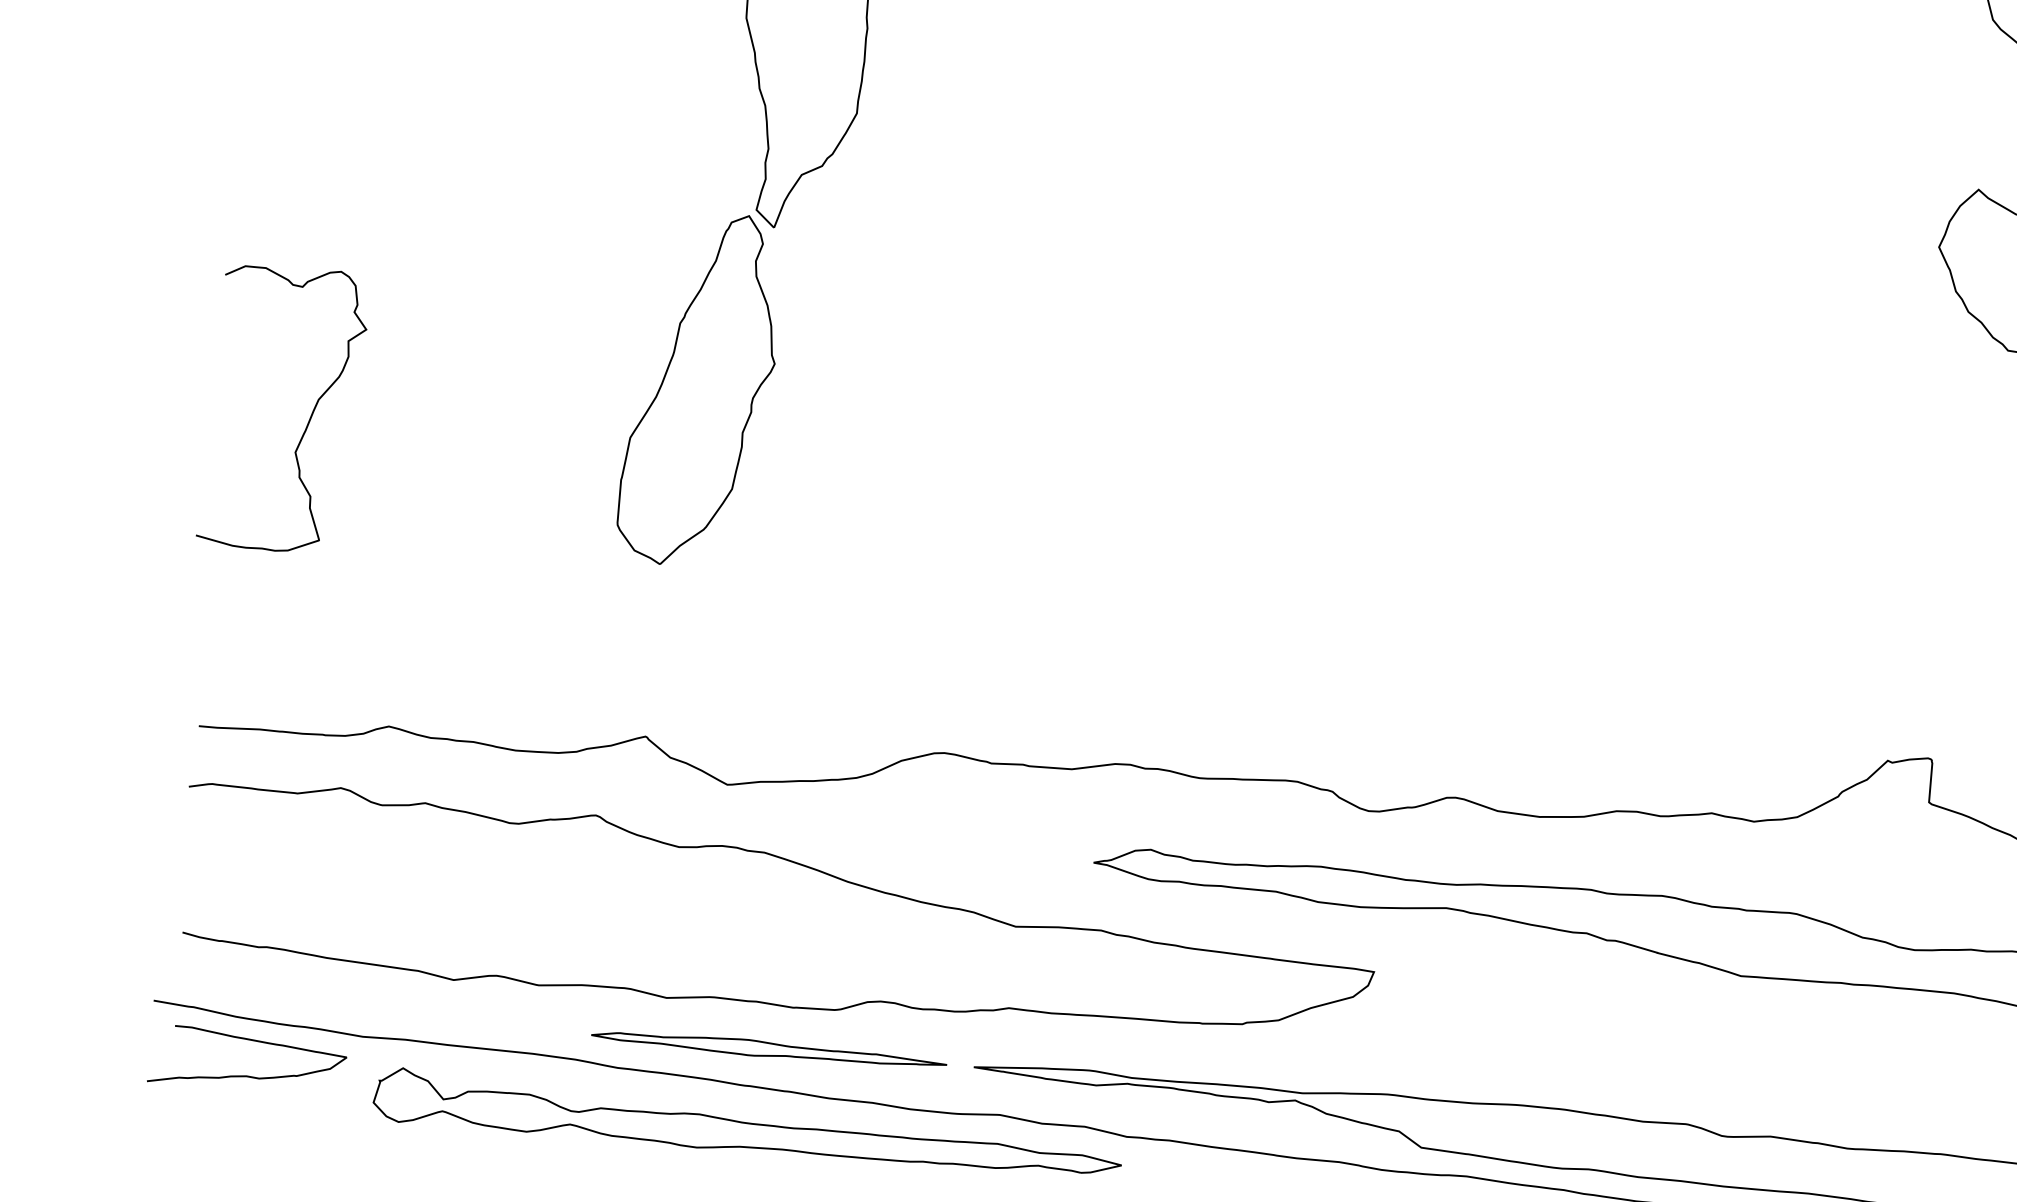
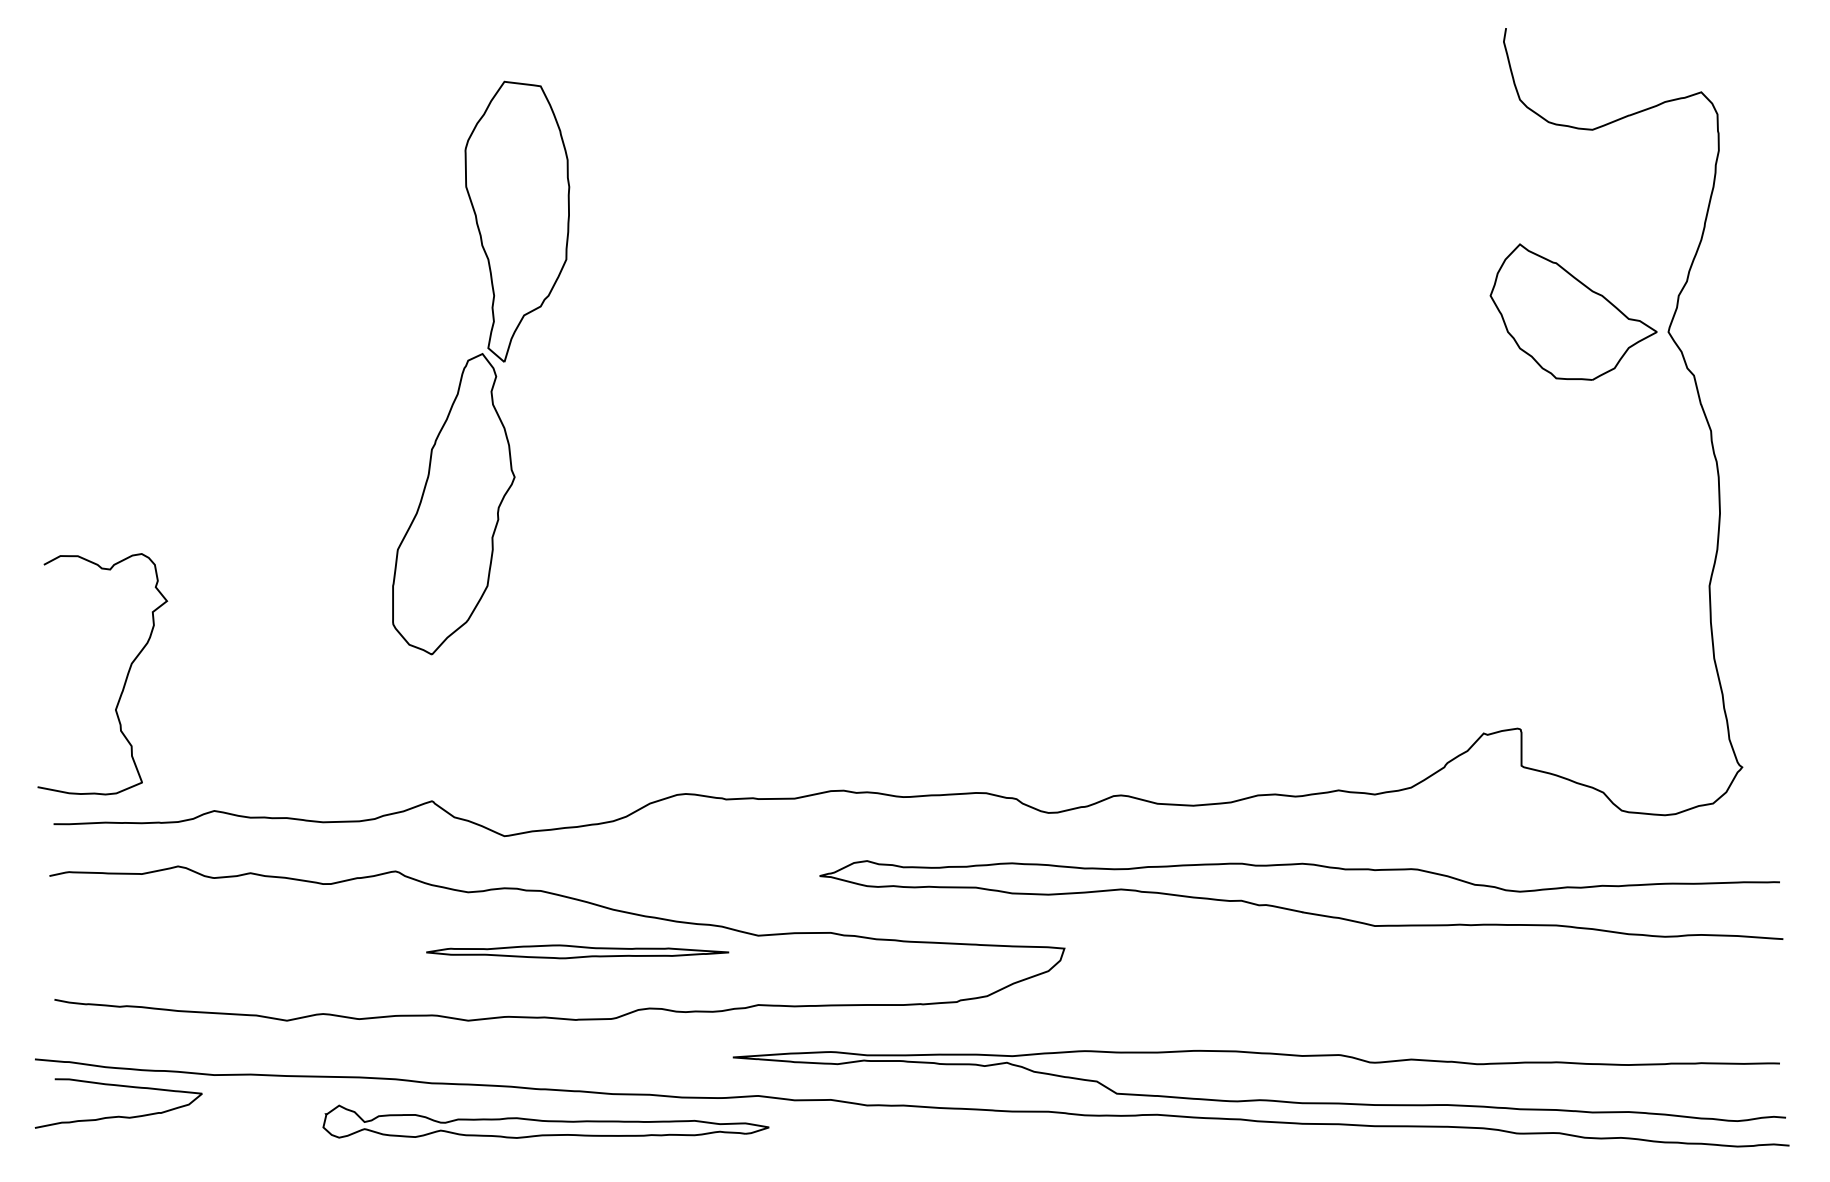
curve: (308, 419) -> (124, 681), moved
part: (769, 1048) -> (577, 951), moved
part: (747, 1123) -> (545, 1121), size x0.7

